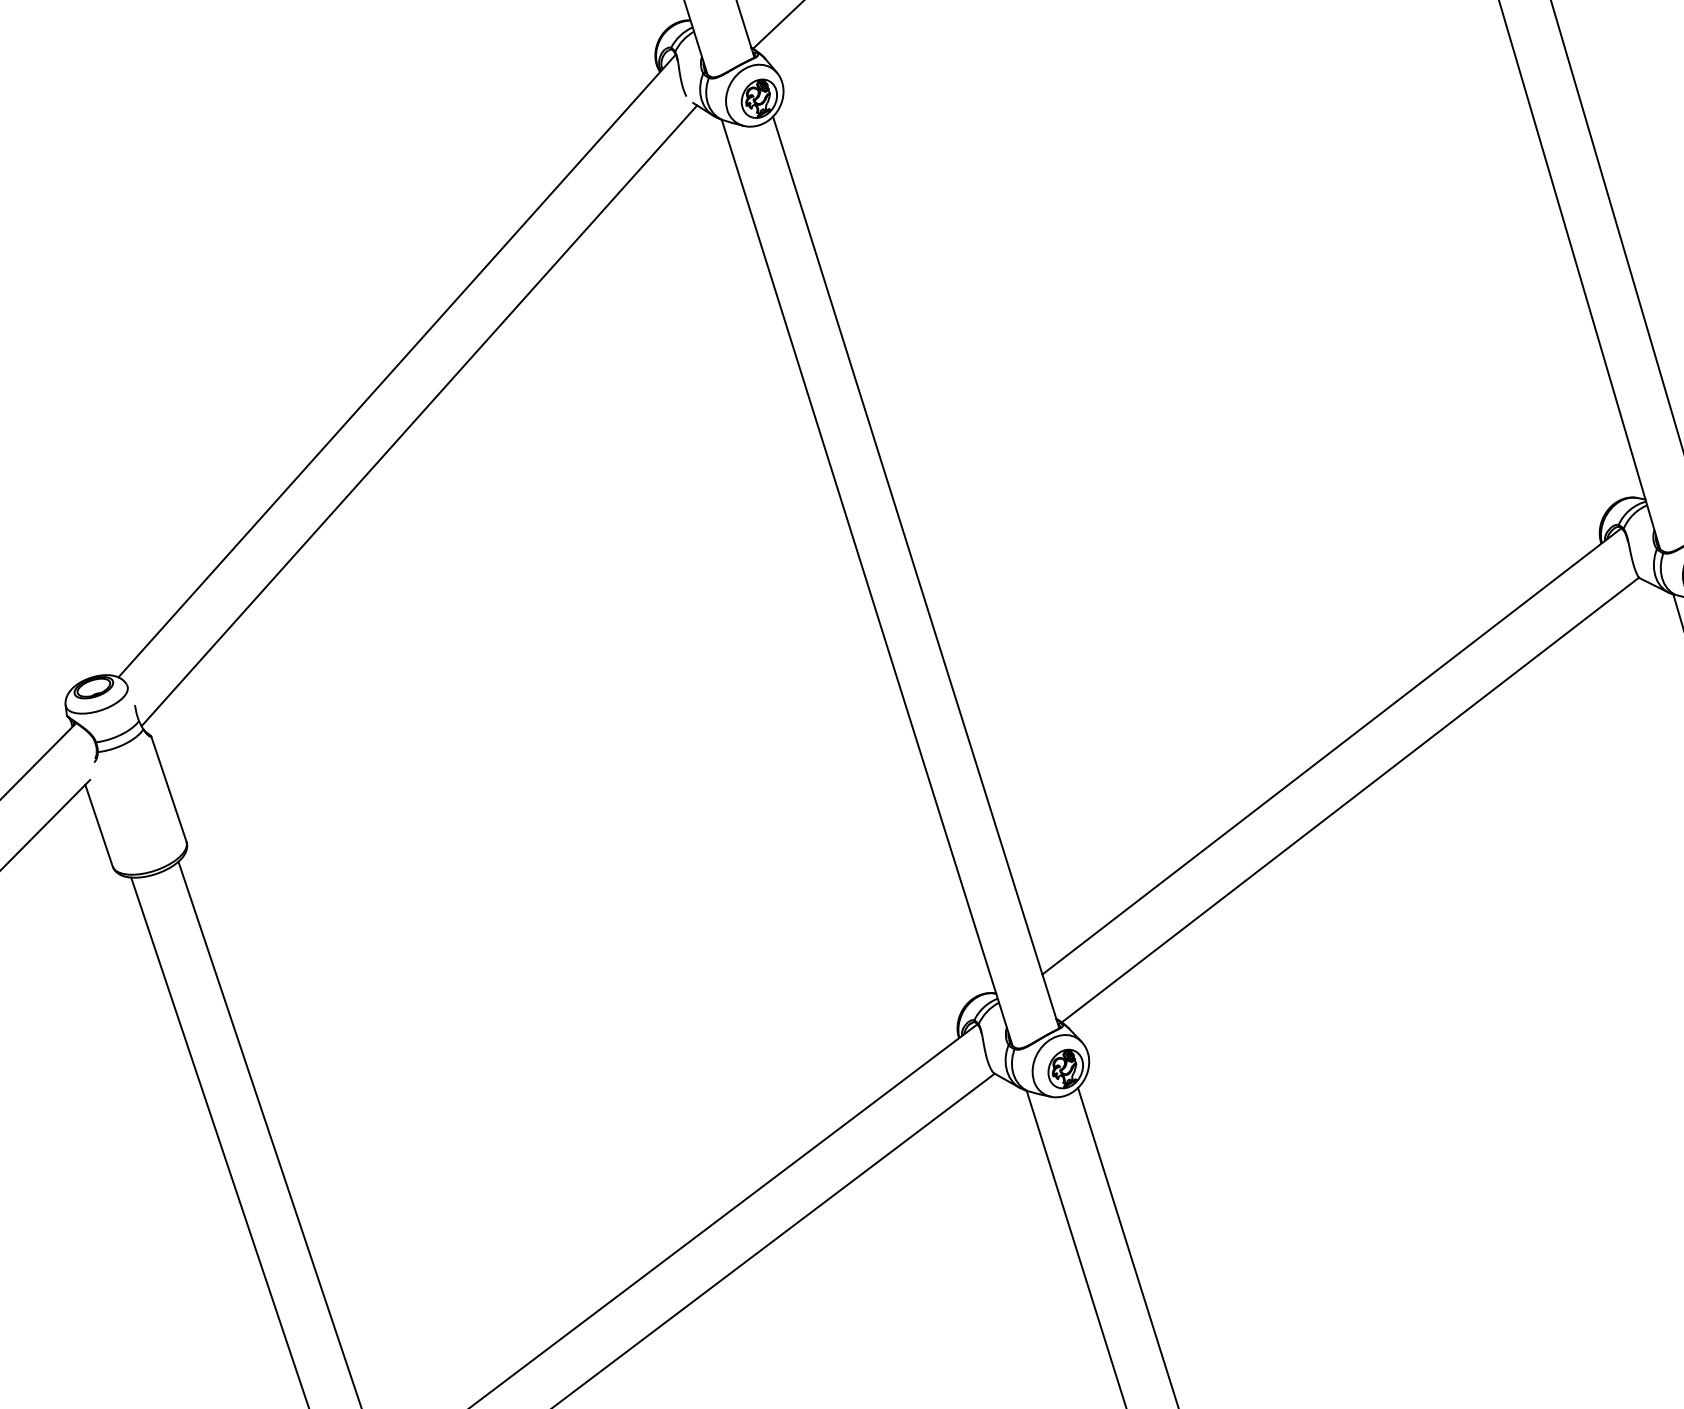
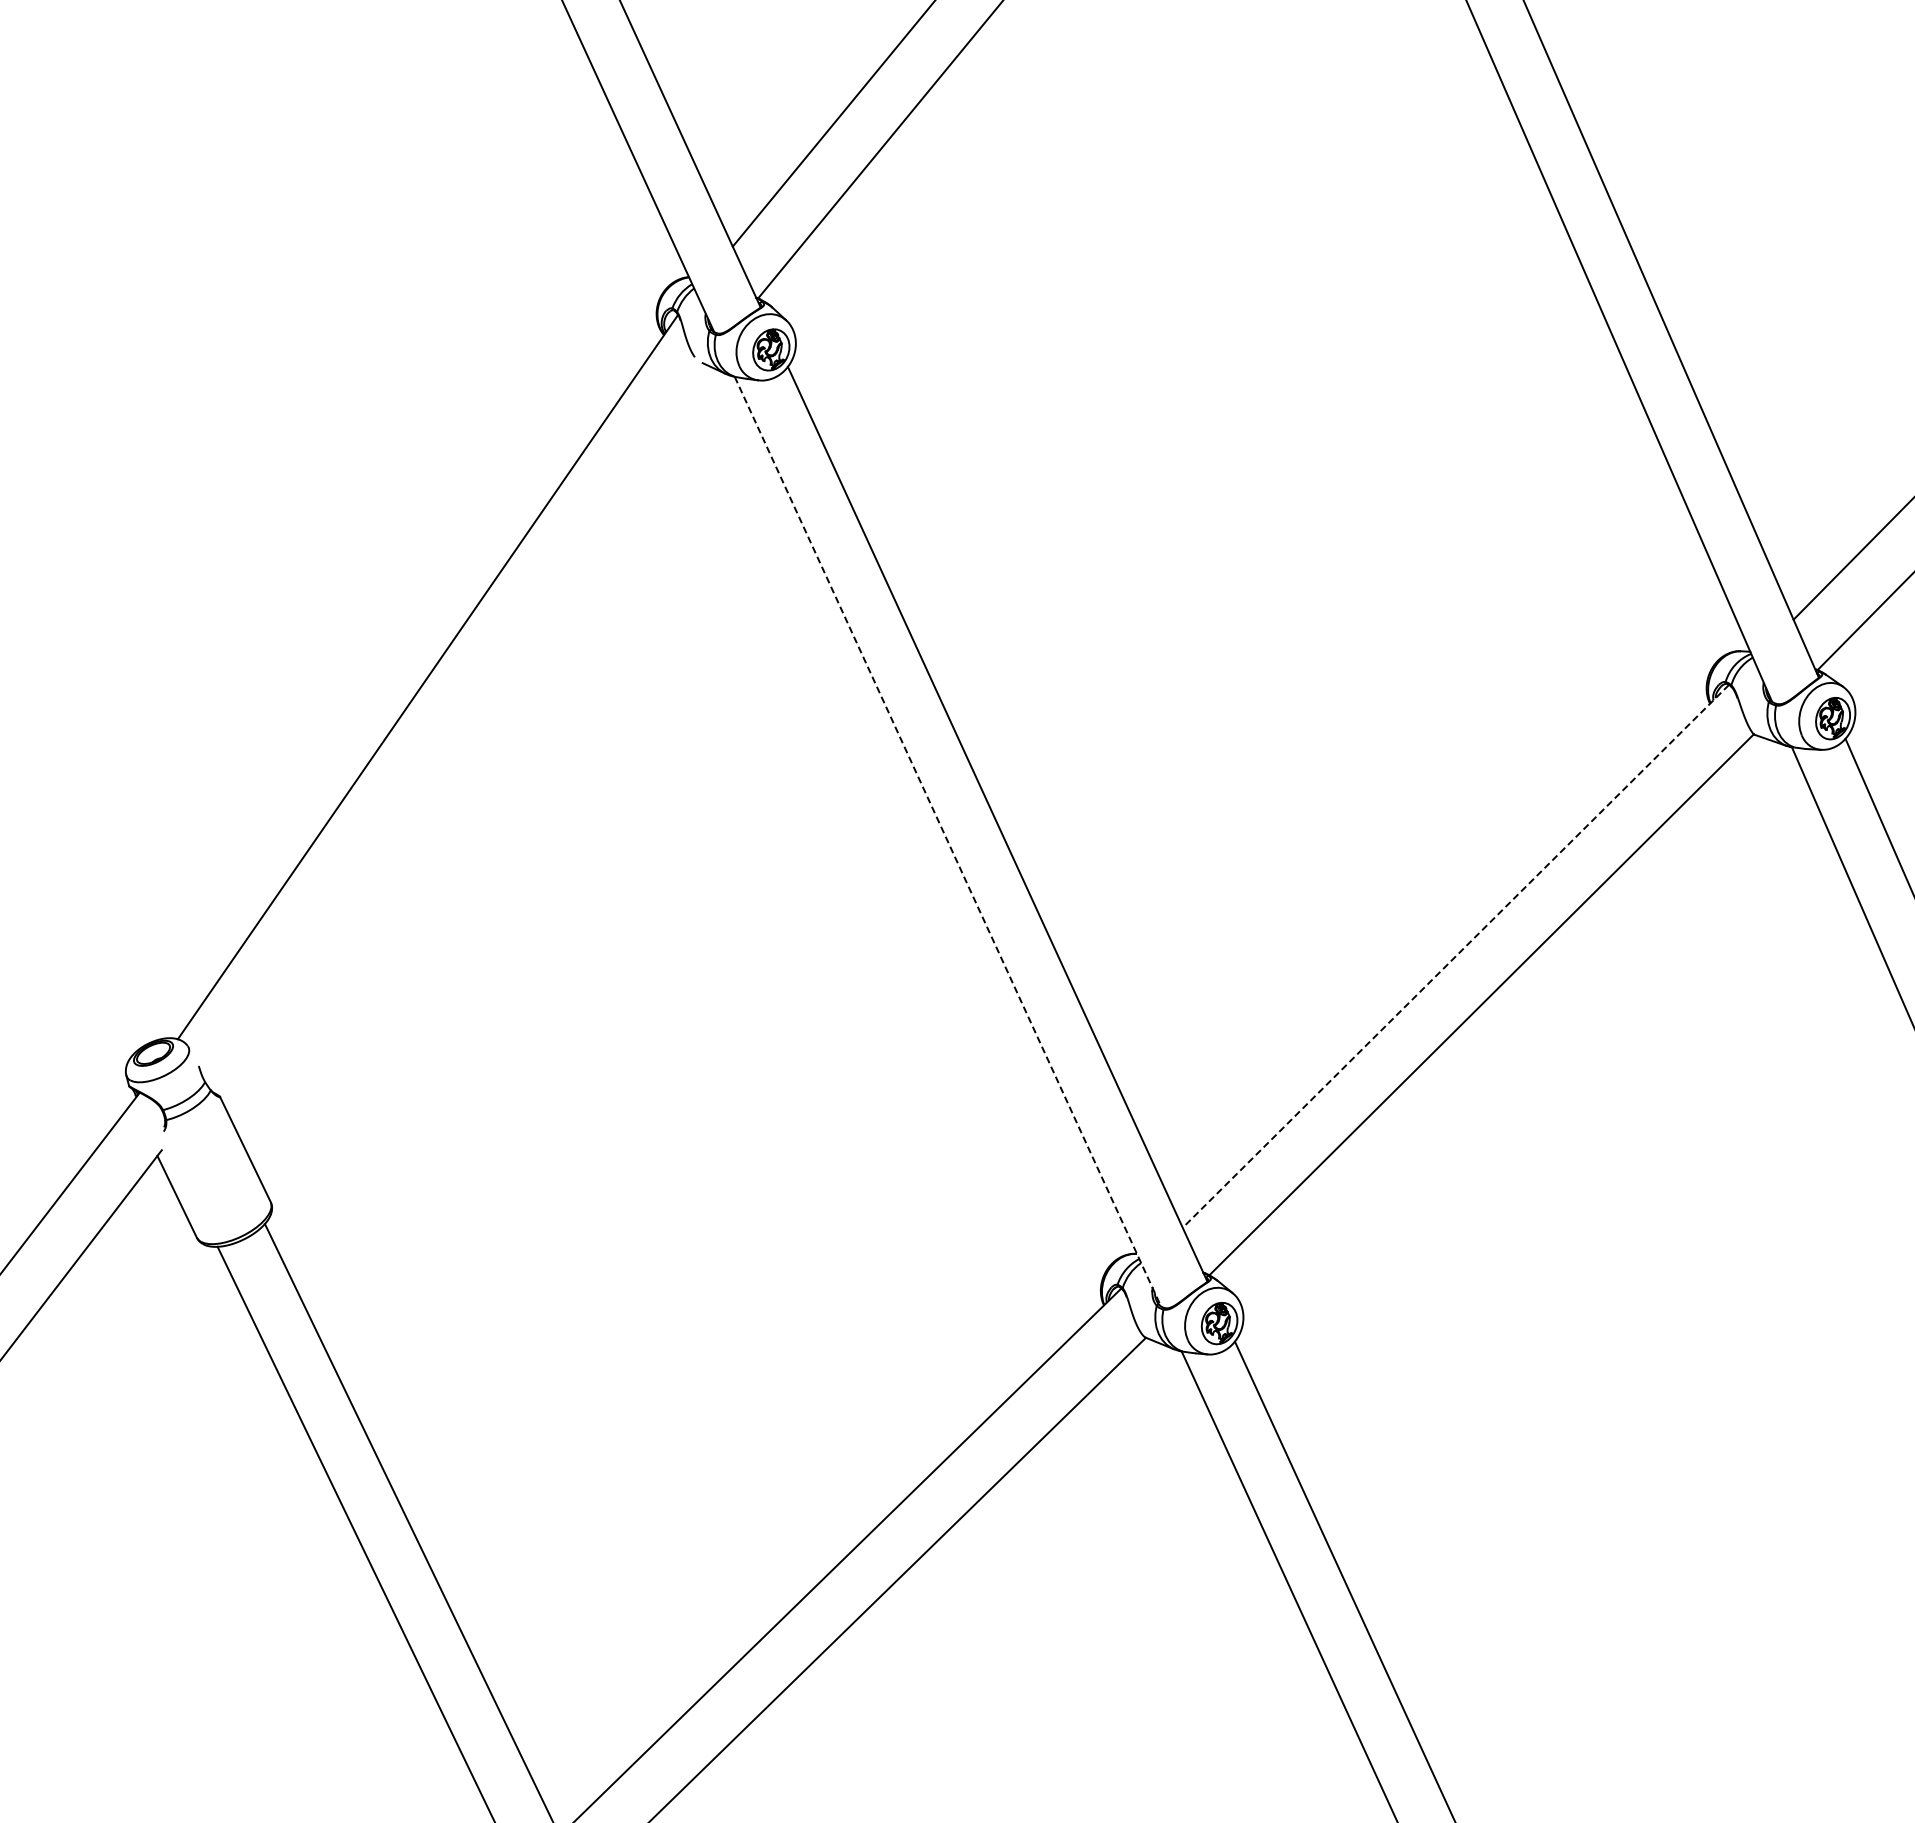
line: (419, 416) -> (457, 726), removed
line: (867, 583) -> (948, 842), solid -> dashed
line: (1331, 751) -> (1455, 956), solid -> dashed

